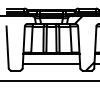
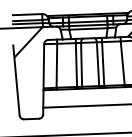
hatch: (15, 24) -> (28, 41), added

